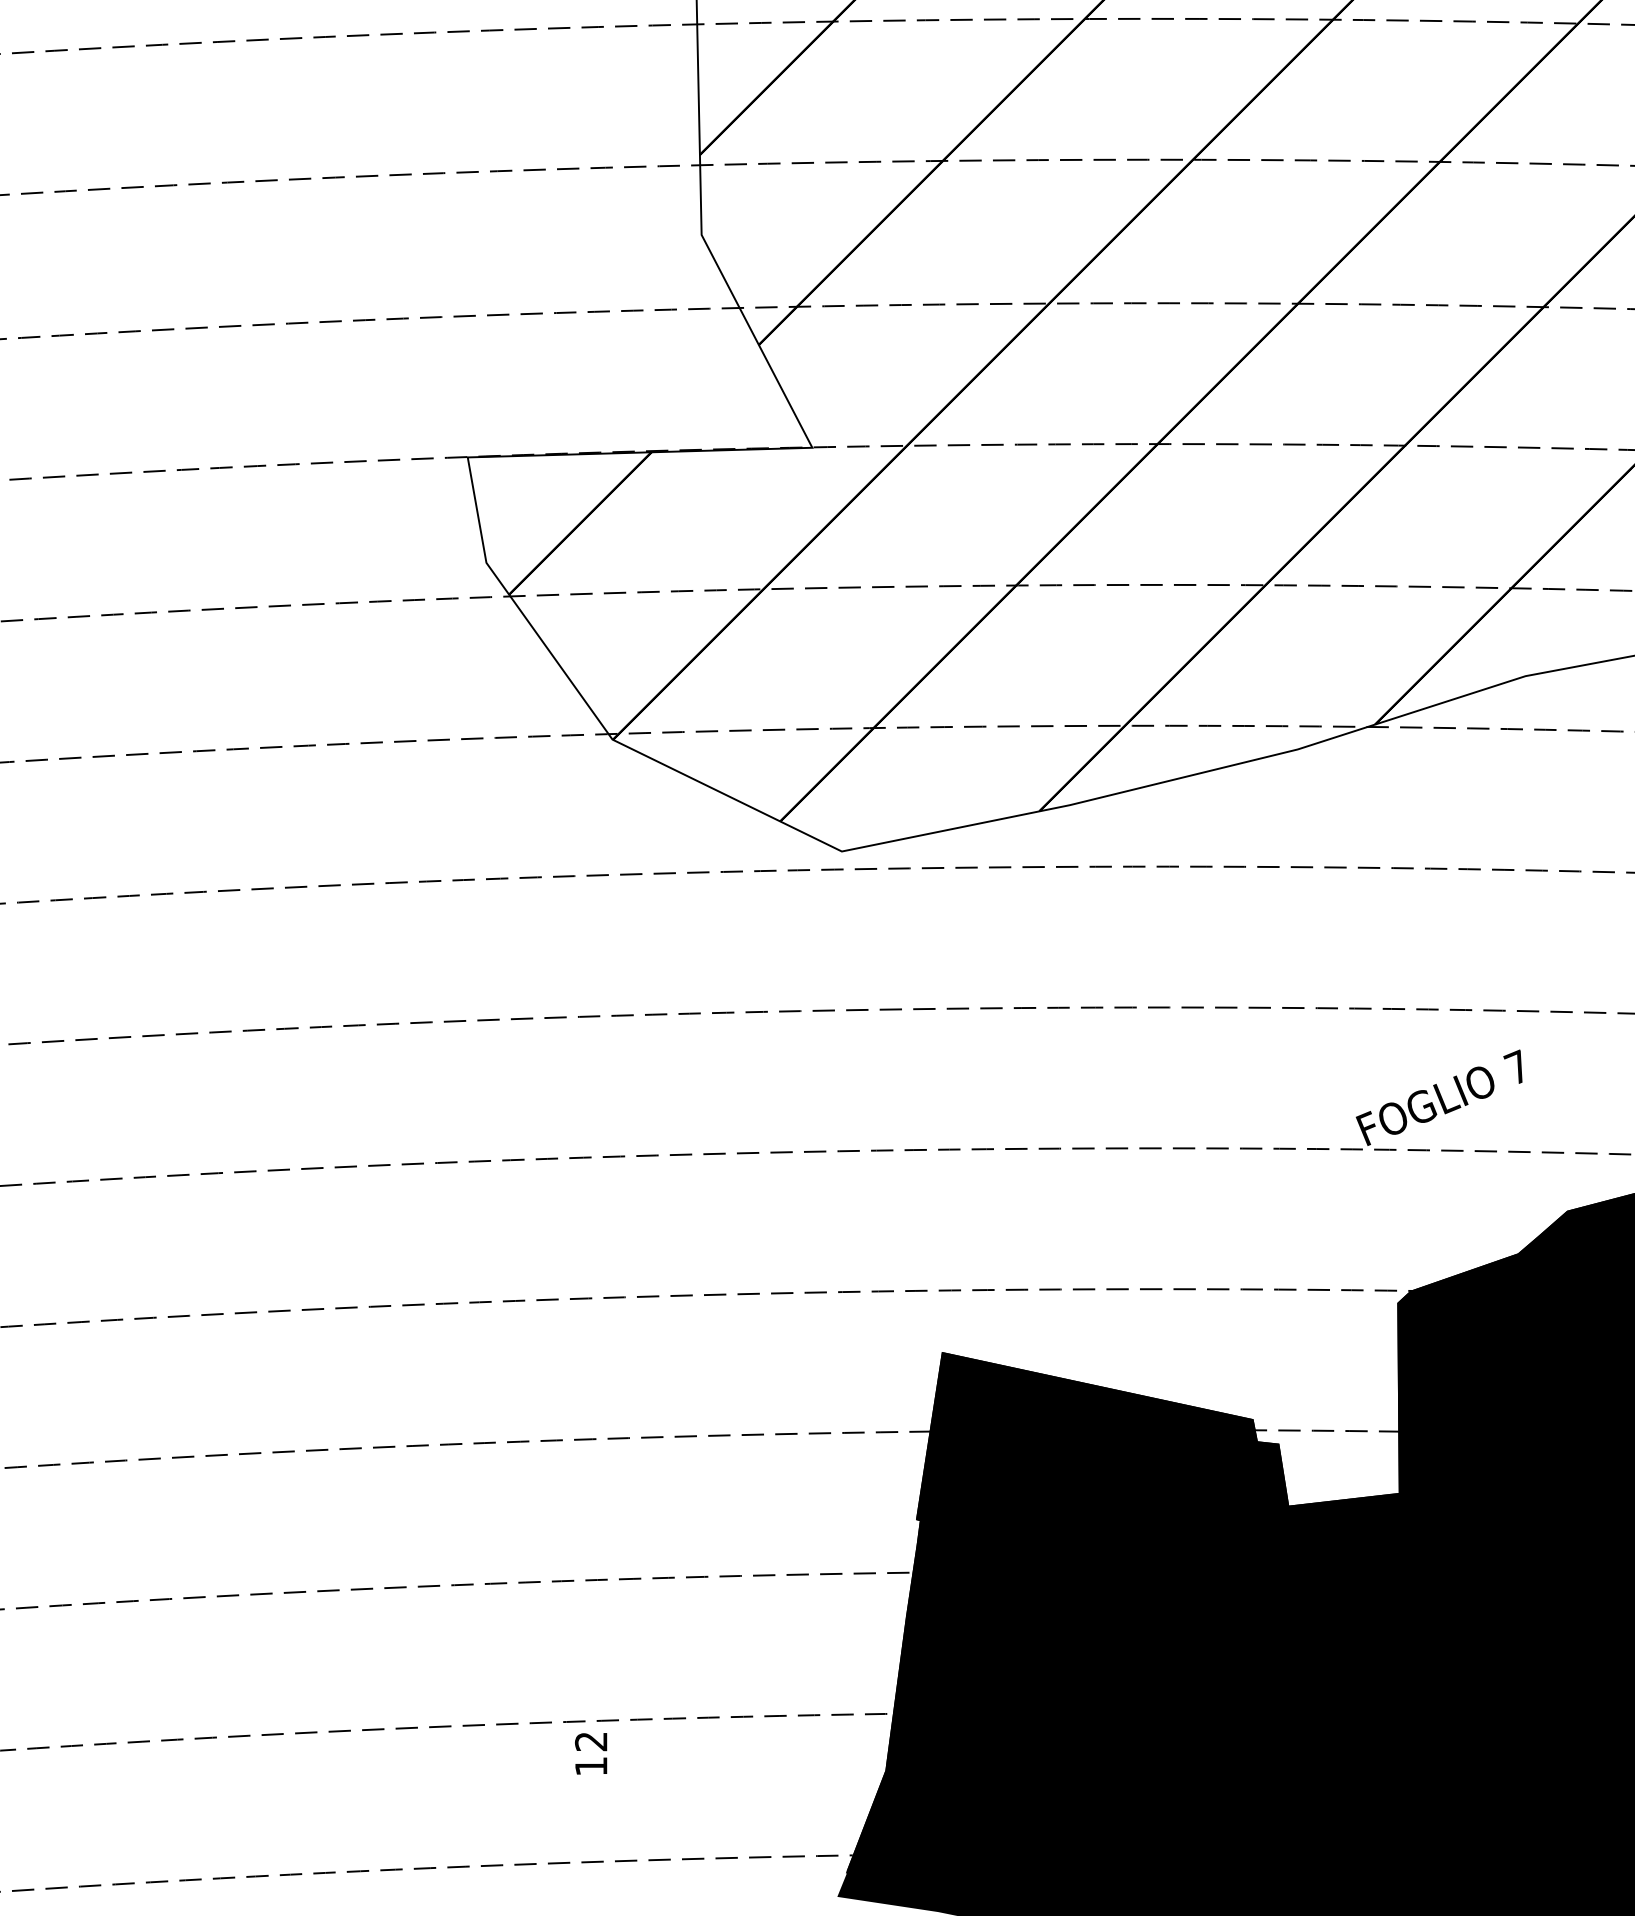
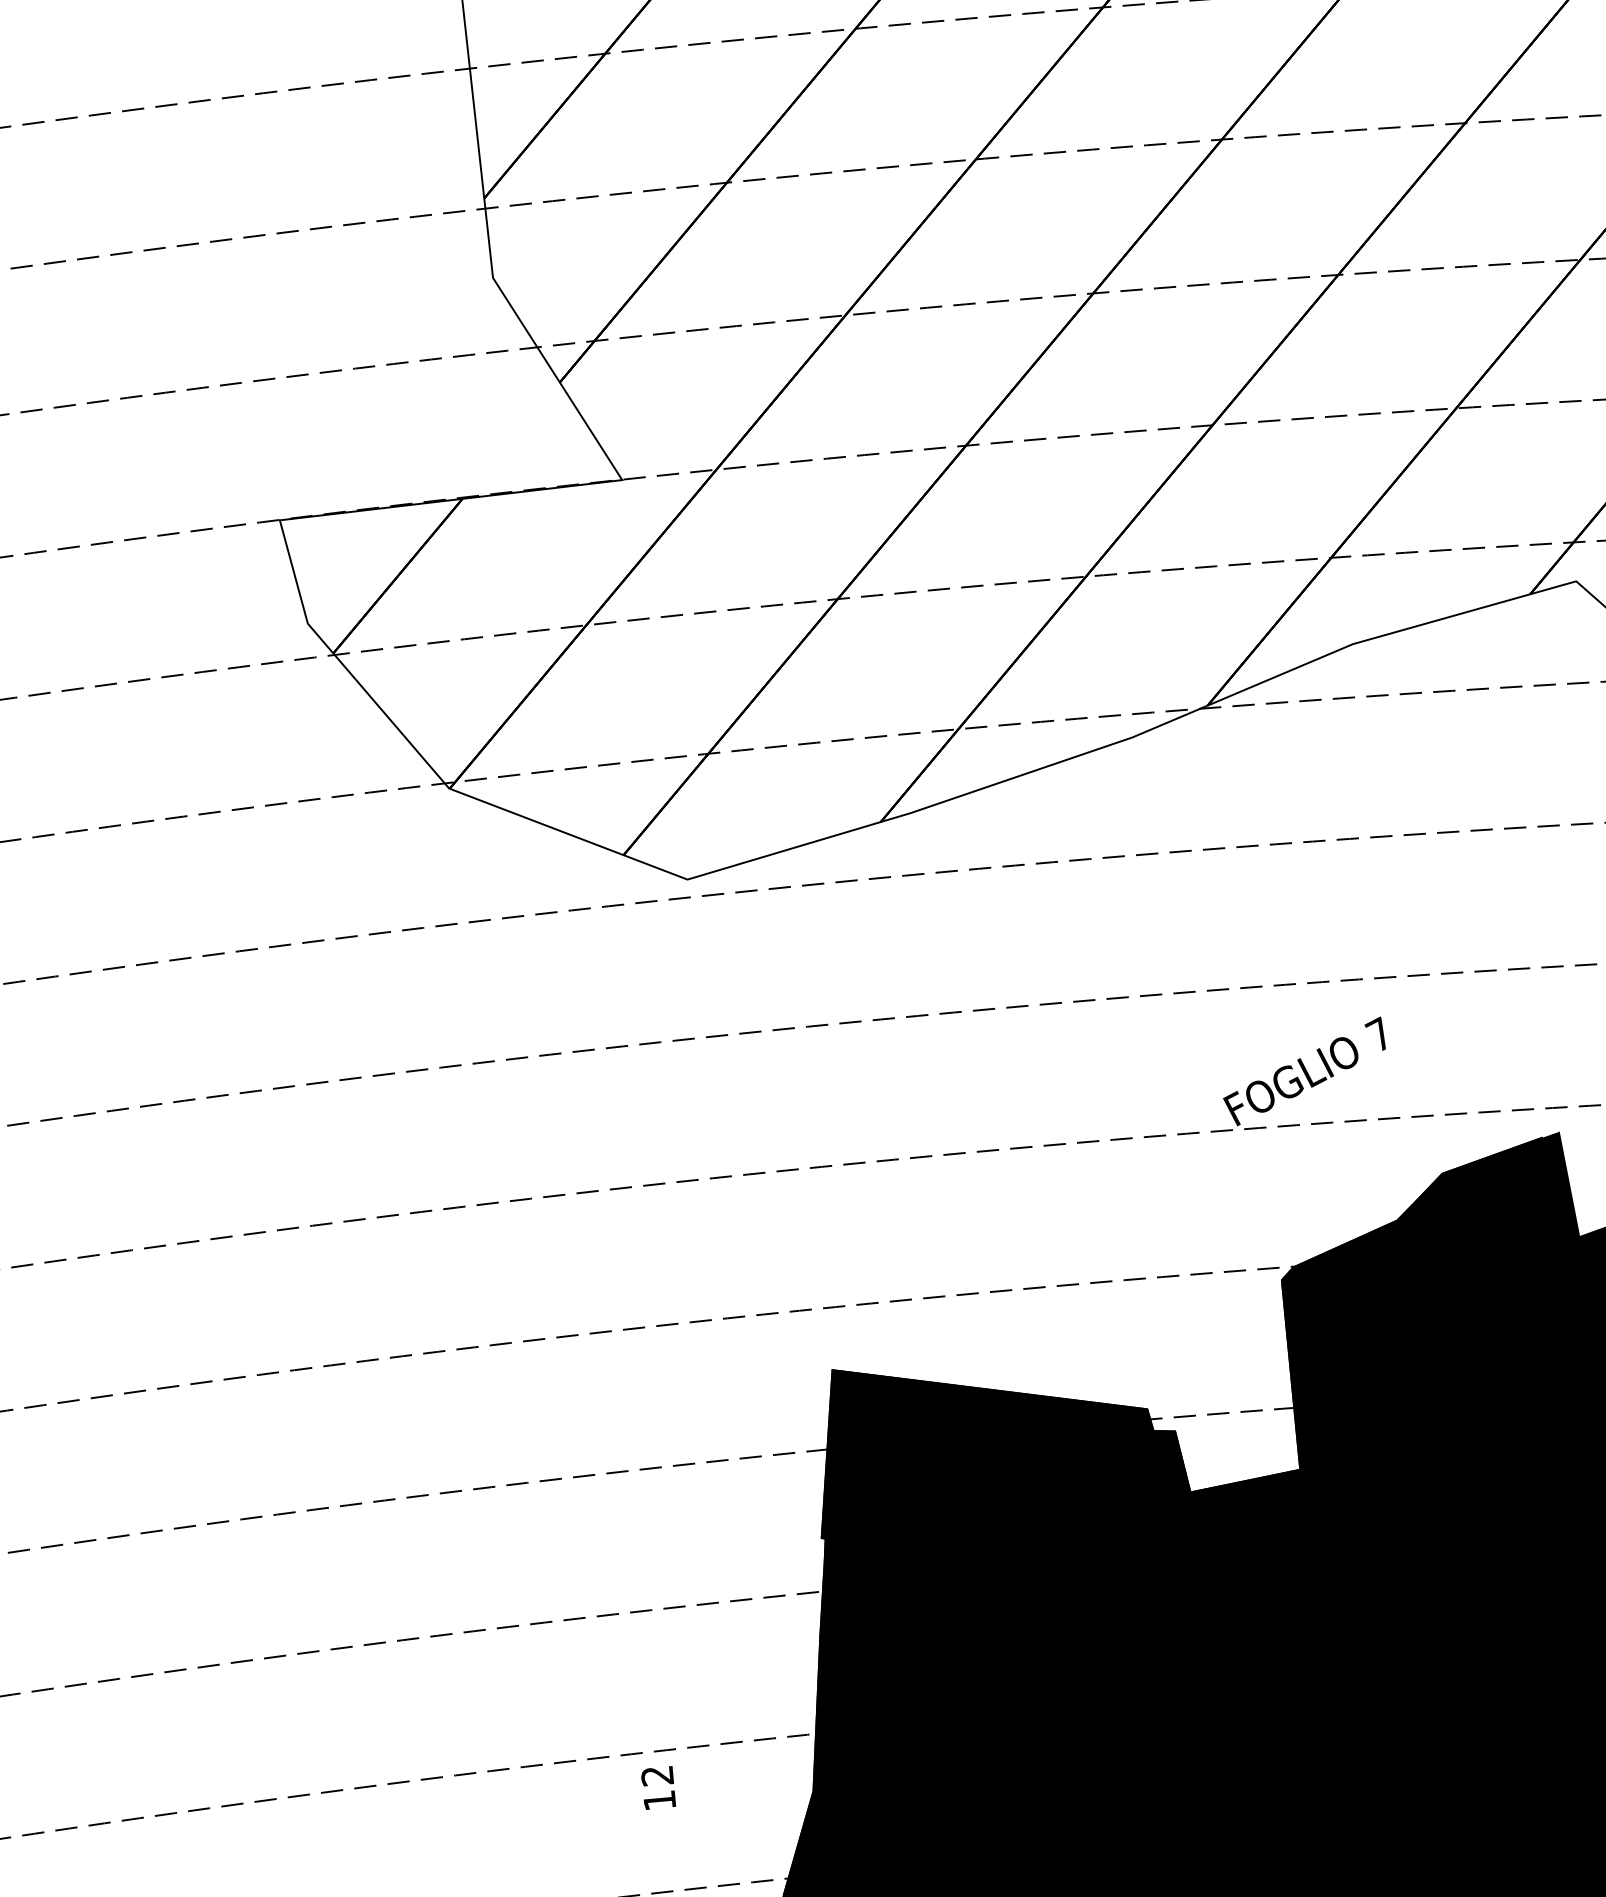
text: (591, 1753) -> (658, 1787), moved

